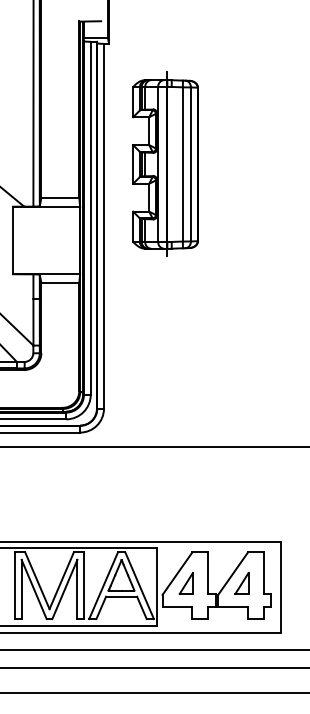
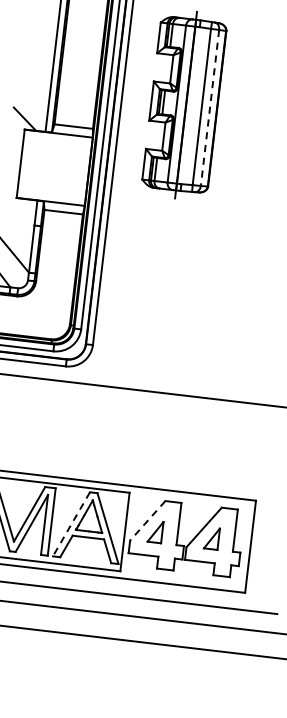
line: (190, 164) -> (209, 107), solid -> dashed
line: (177, 573) -> (147, 520), solid -> dashed
line: (103, 586) -> (71, 525), solid -> dashed

